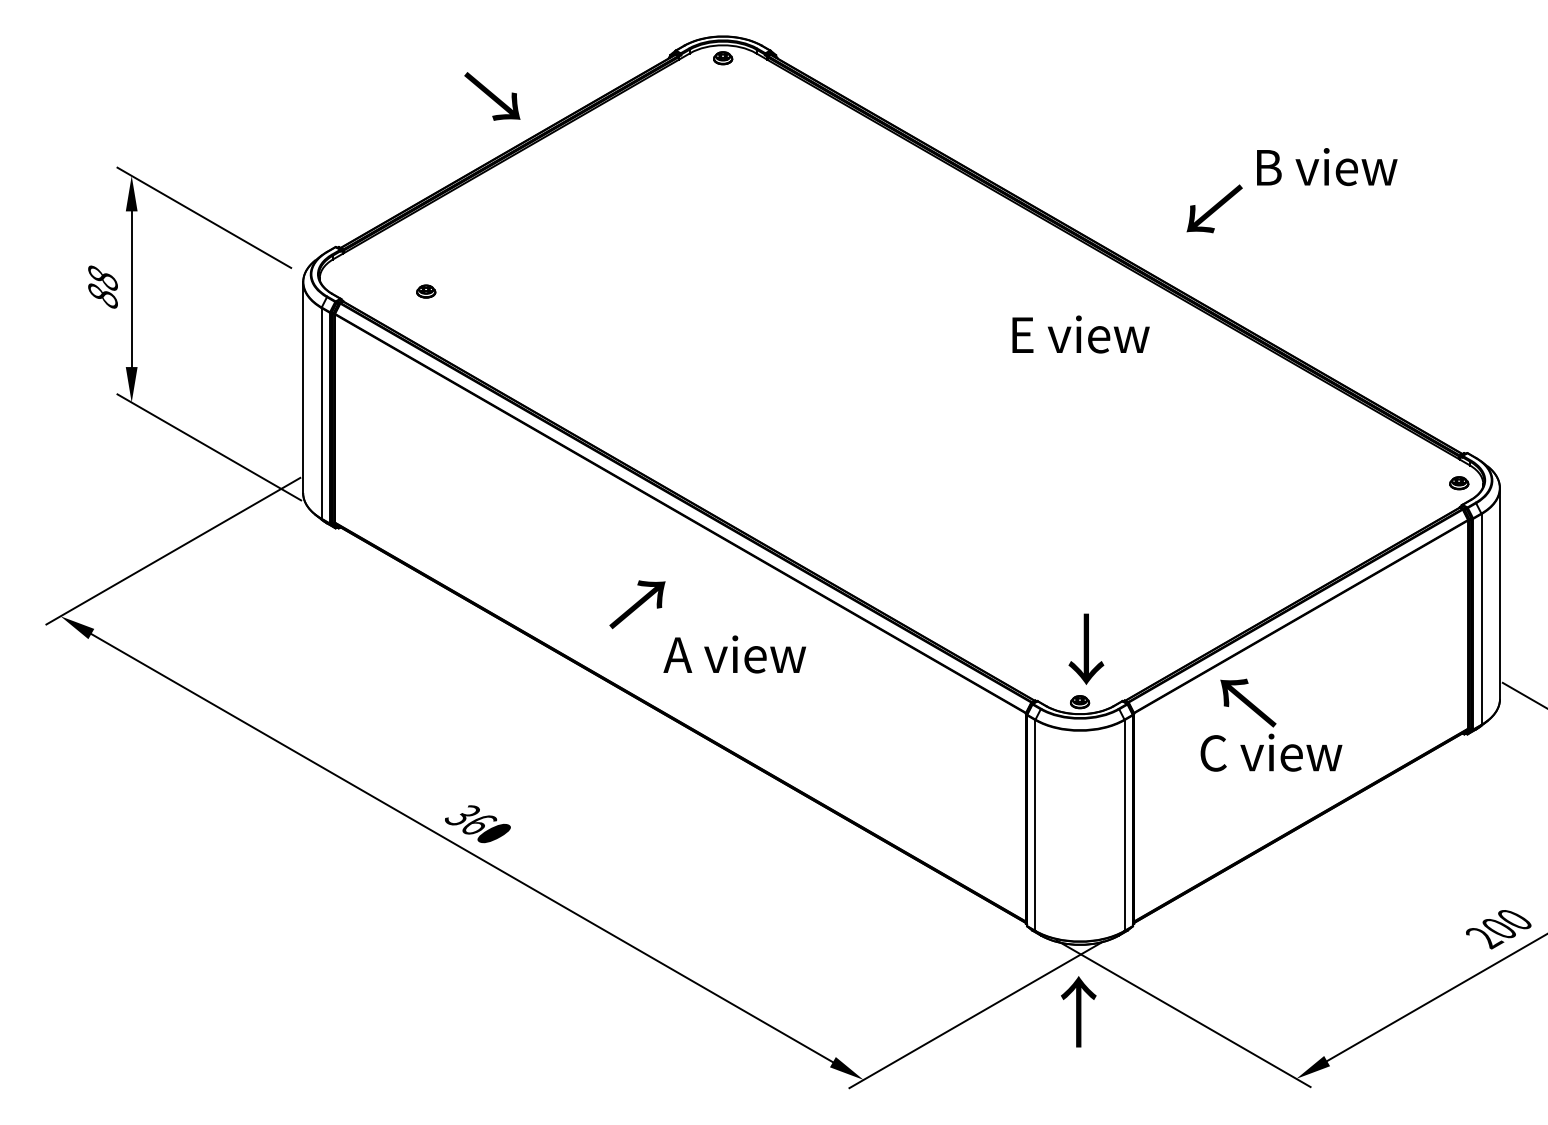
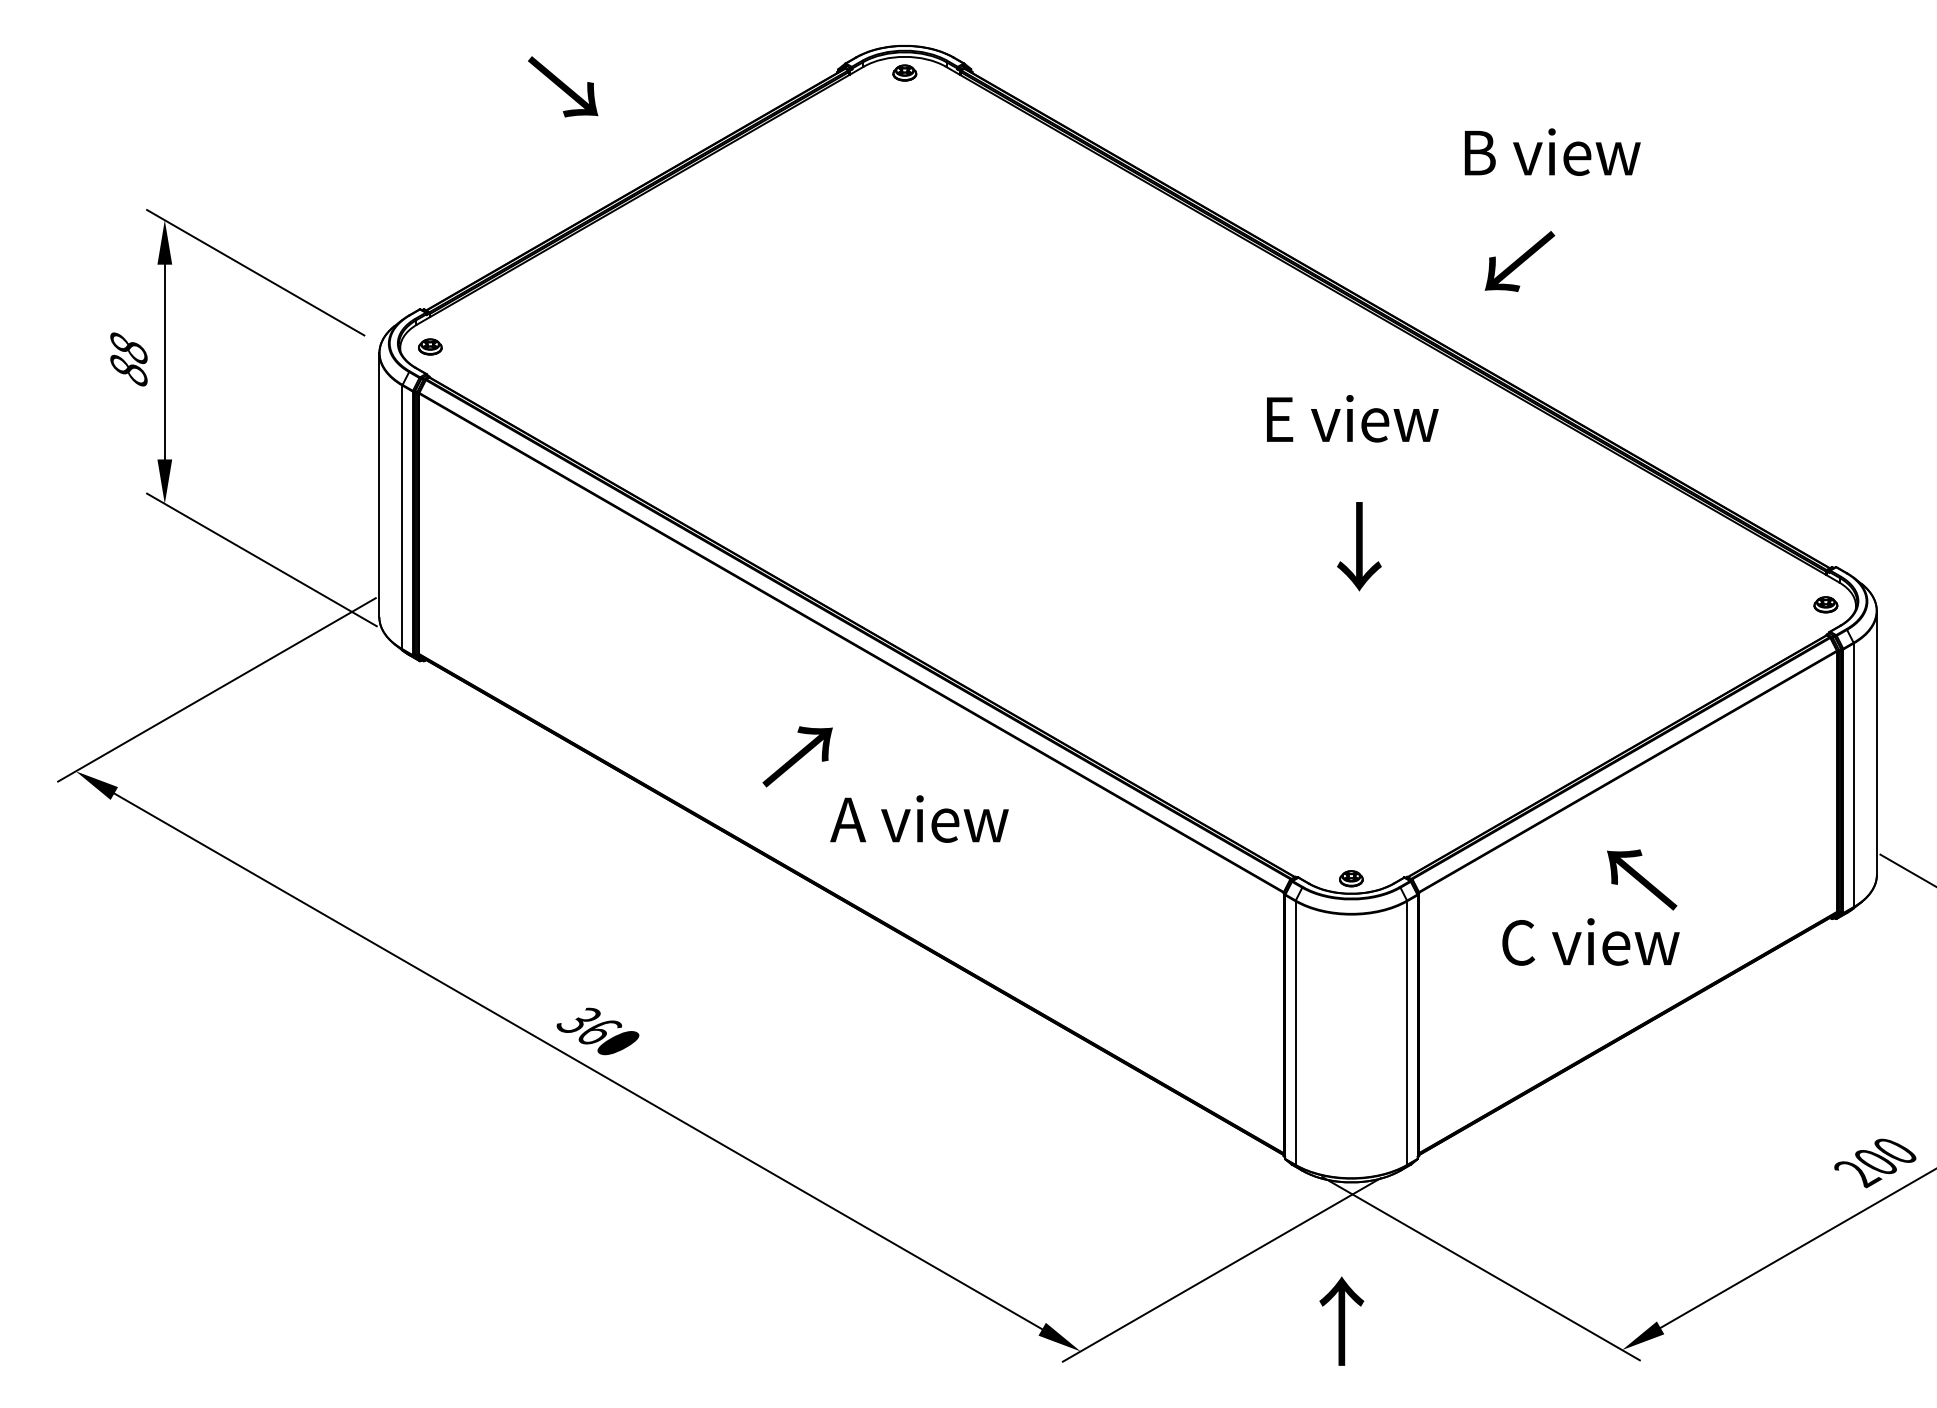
text: (492, 96) -> (563, 86), moved
text: (1327, 166) -> (1552, 151), moved
part: (426, 291) -> (430, 346), moved
text: (1086, 649) -> (1359, 546), moved
text: (1248, 702) -> (1642, 879), moved
text: (1078, 1011) -> (1341, 1320), moved

